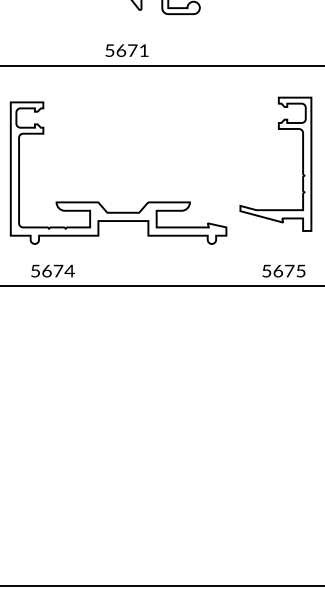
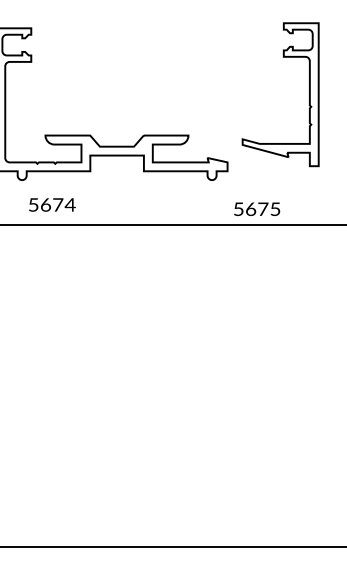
text: (52, 270) -> (51, 204), moved
text: (283, 270) -> (256, 208), moved

